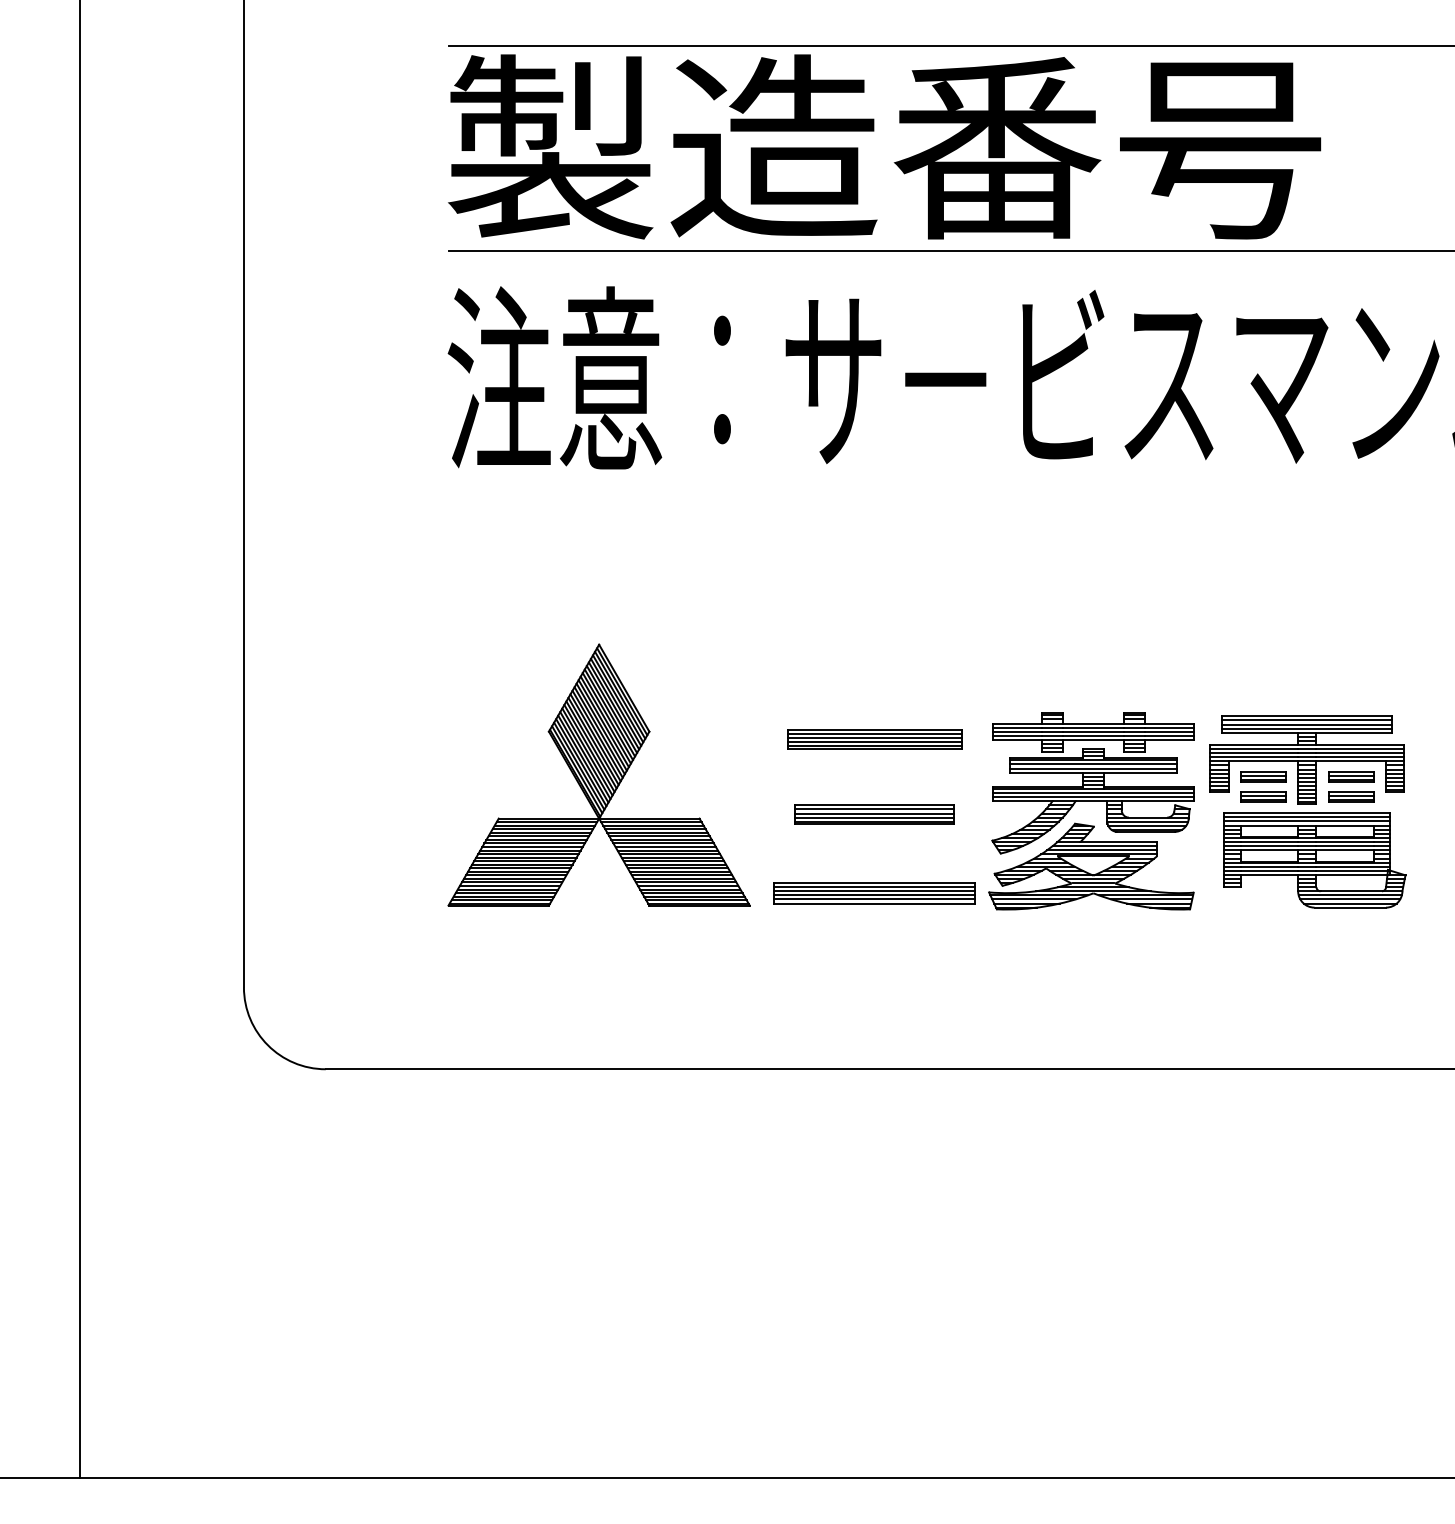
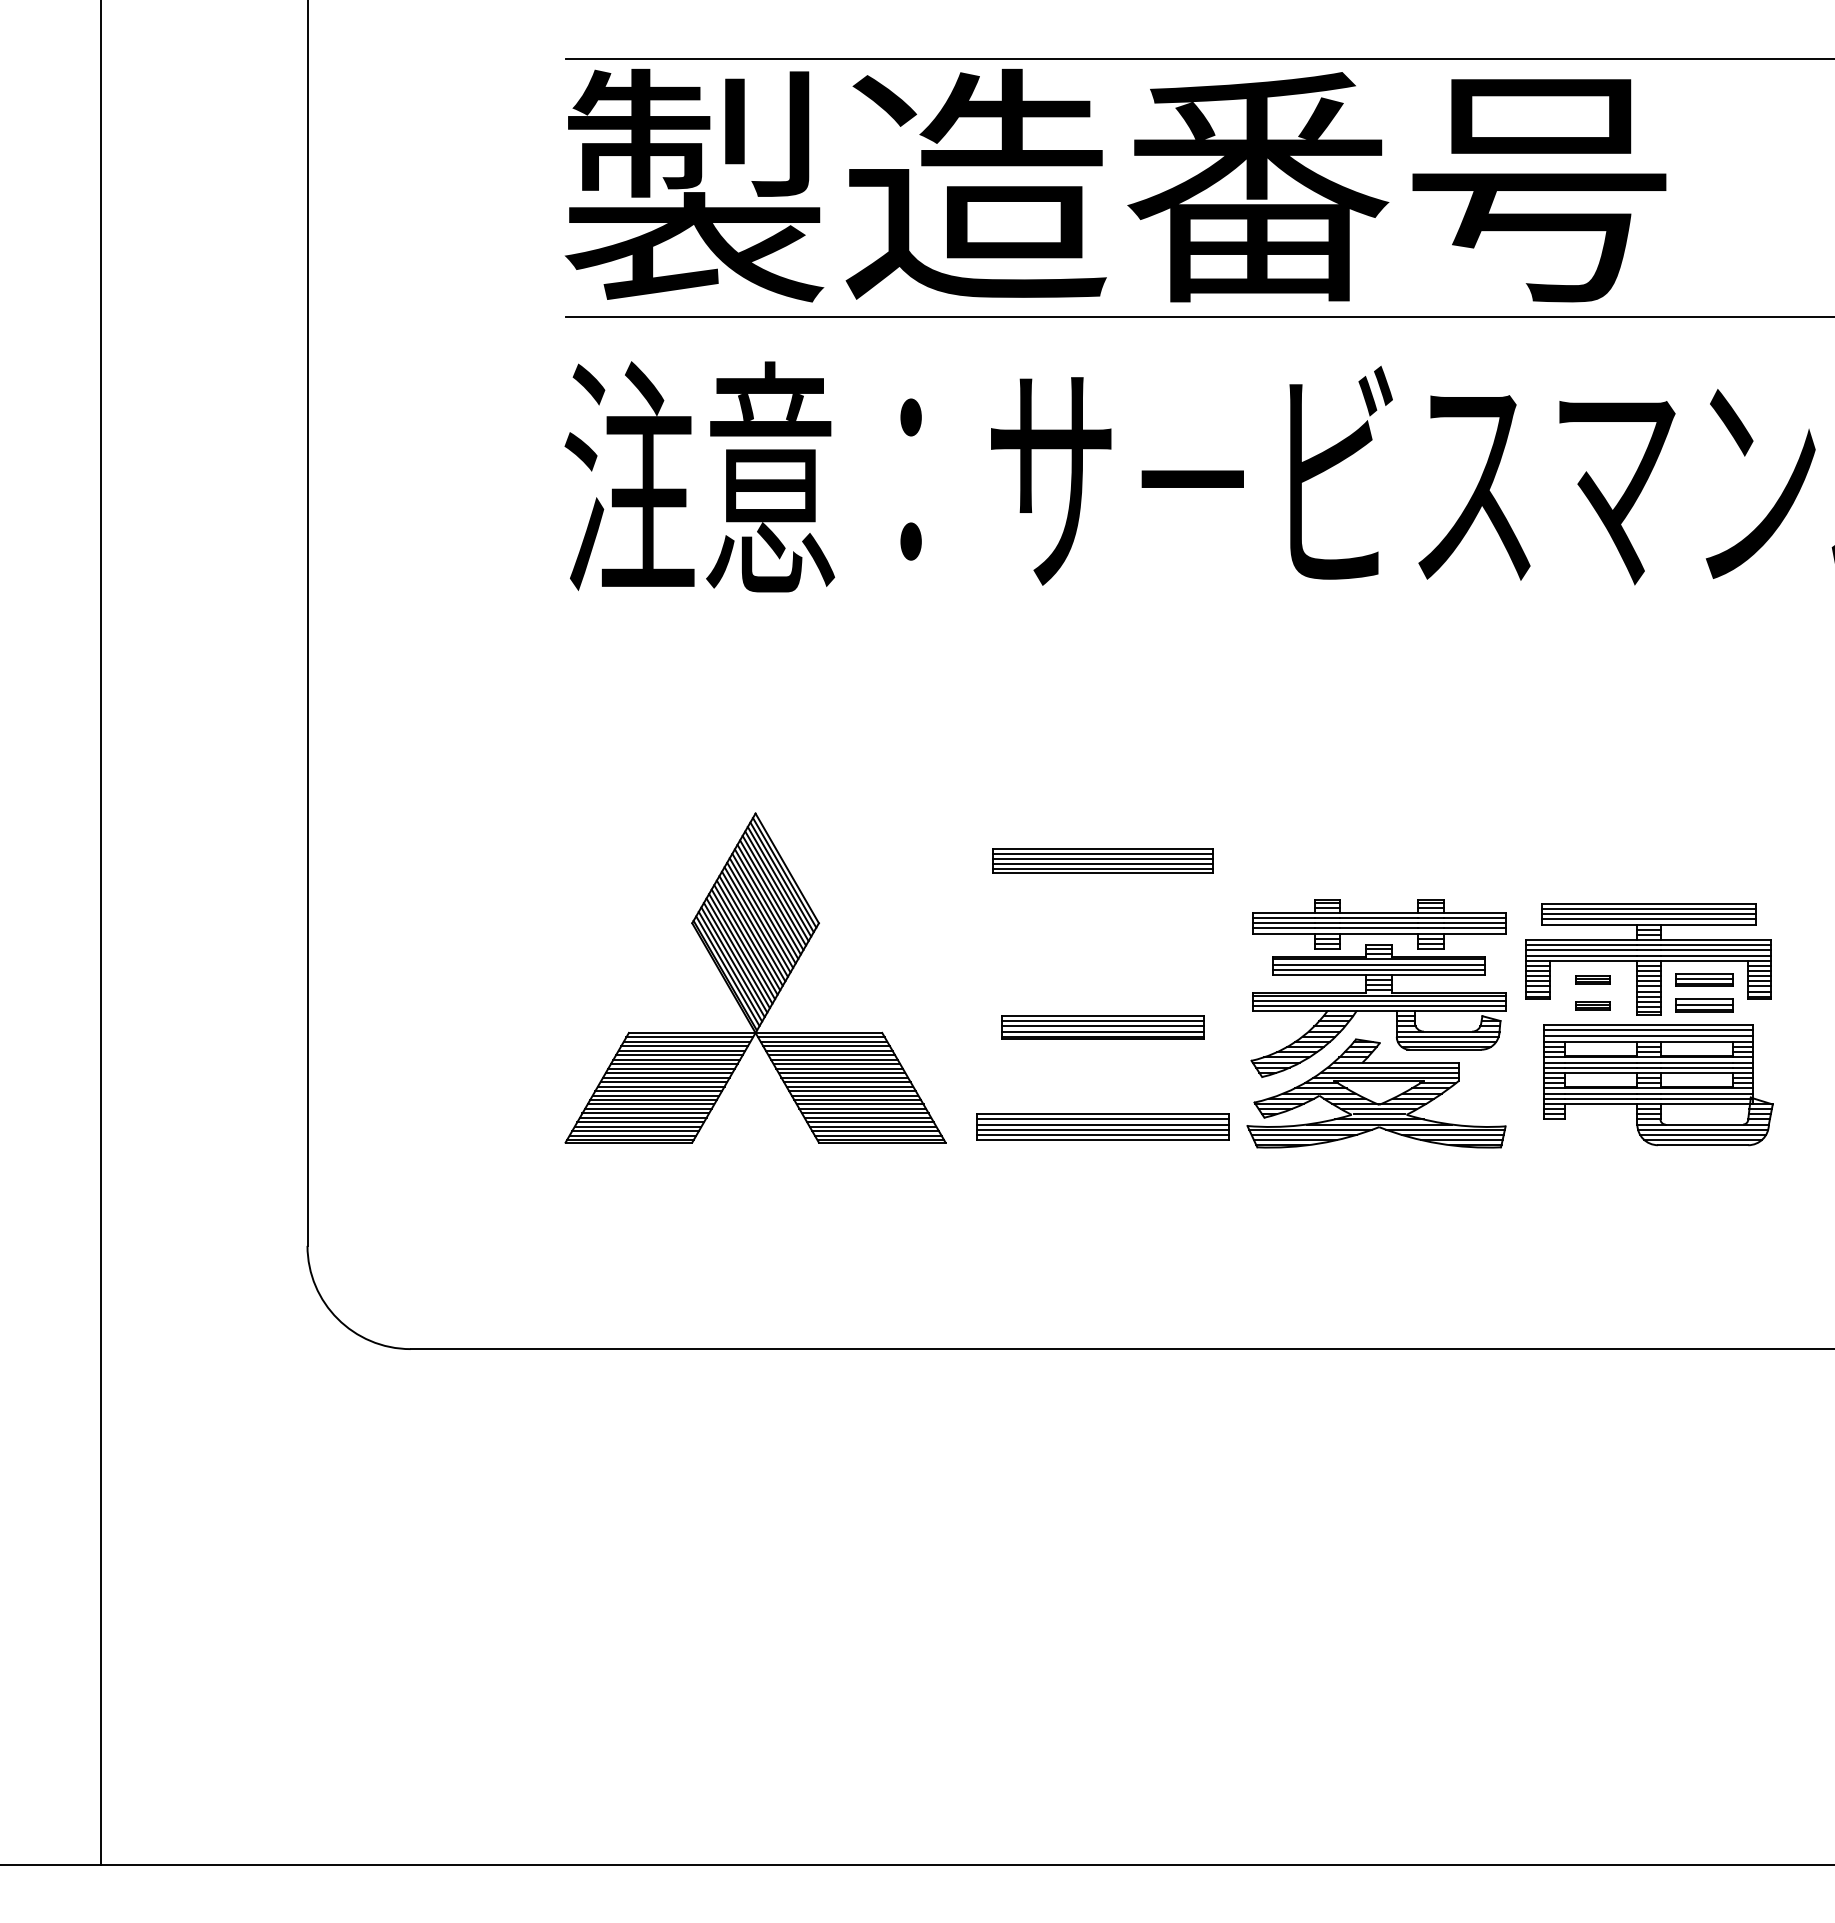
part: (874, 739) -> (1102, 860), moved
part: (1263, 776) -> (1593, 979), size x0.6
part: (1263, 796) -> (1593, 1005), size x0.6

